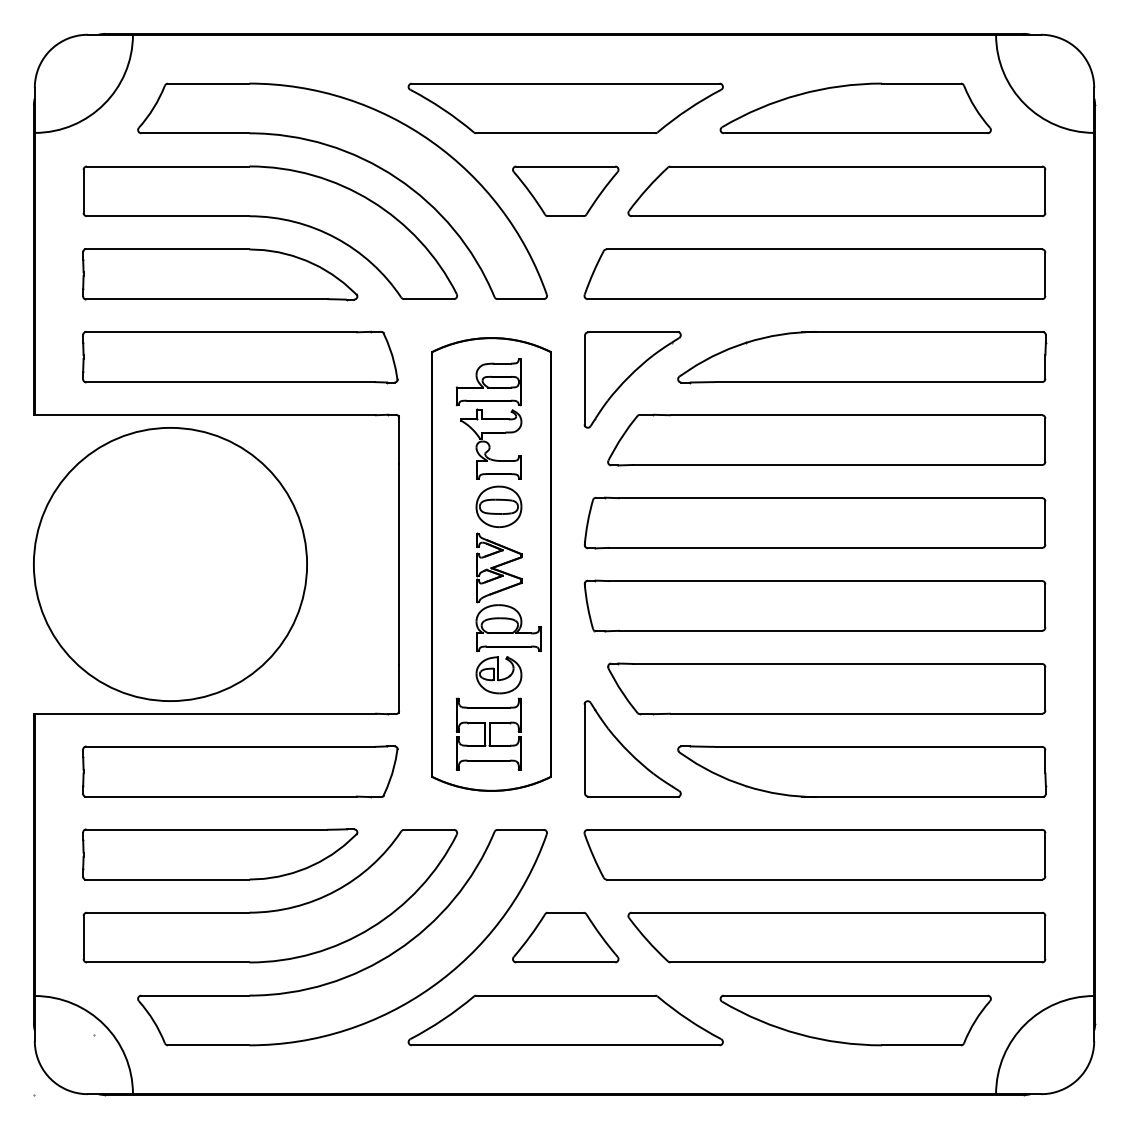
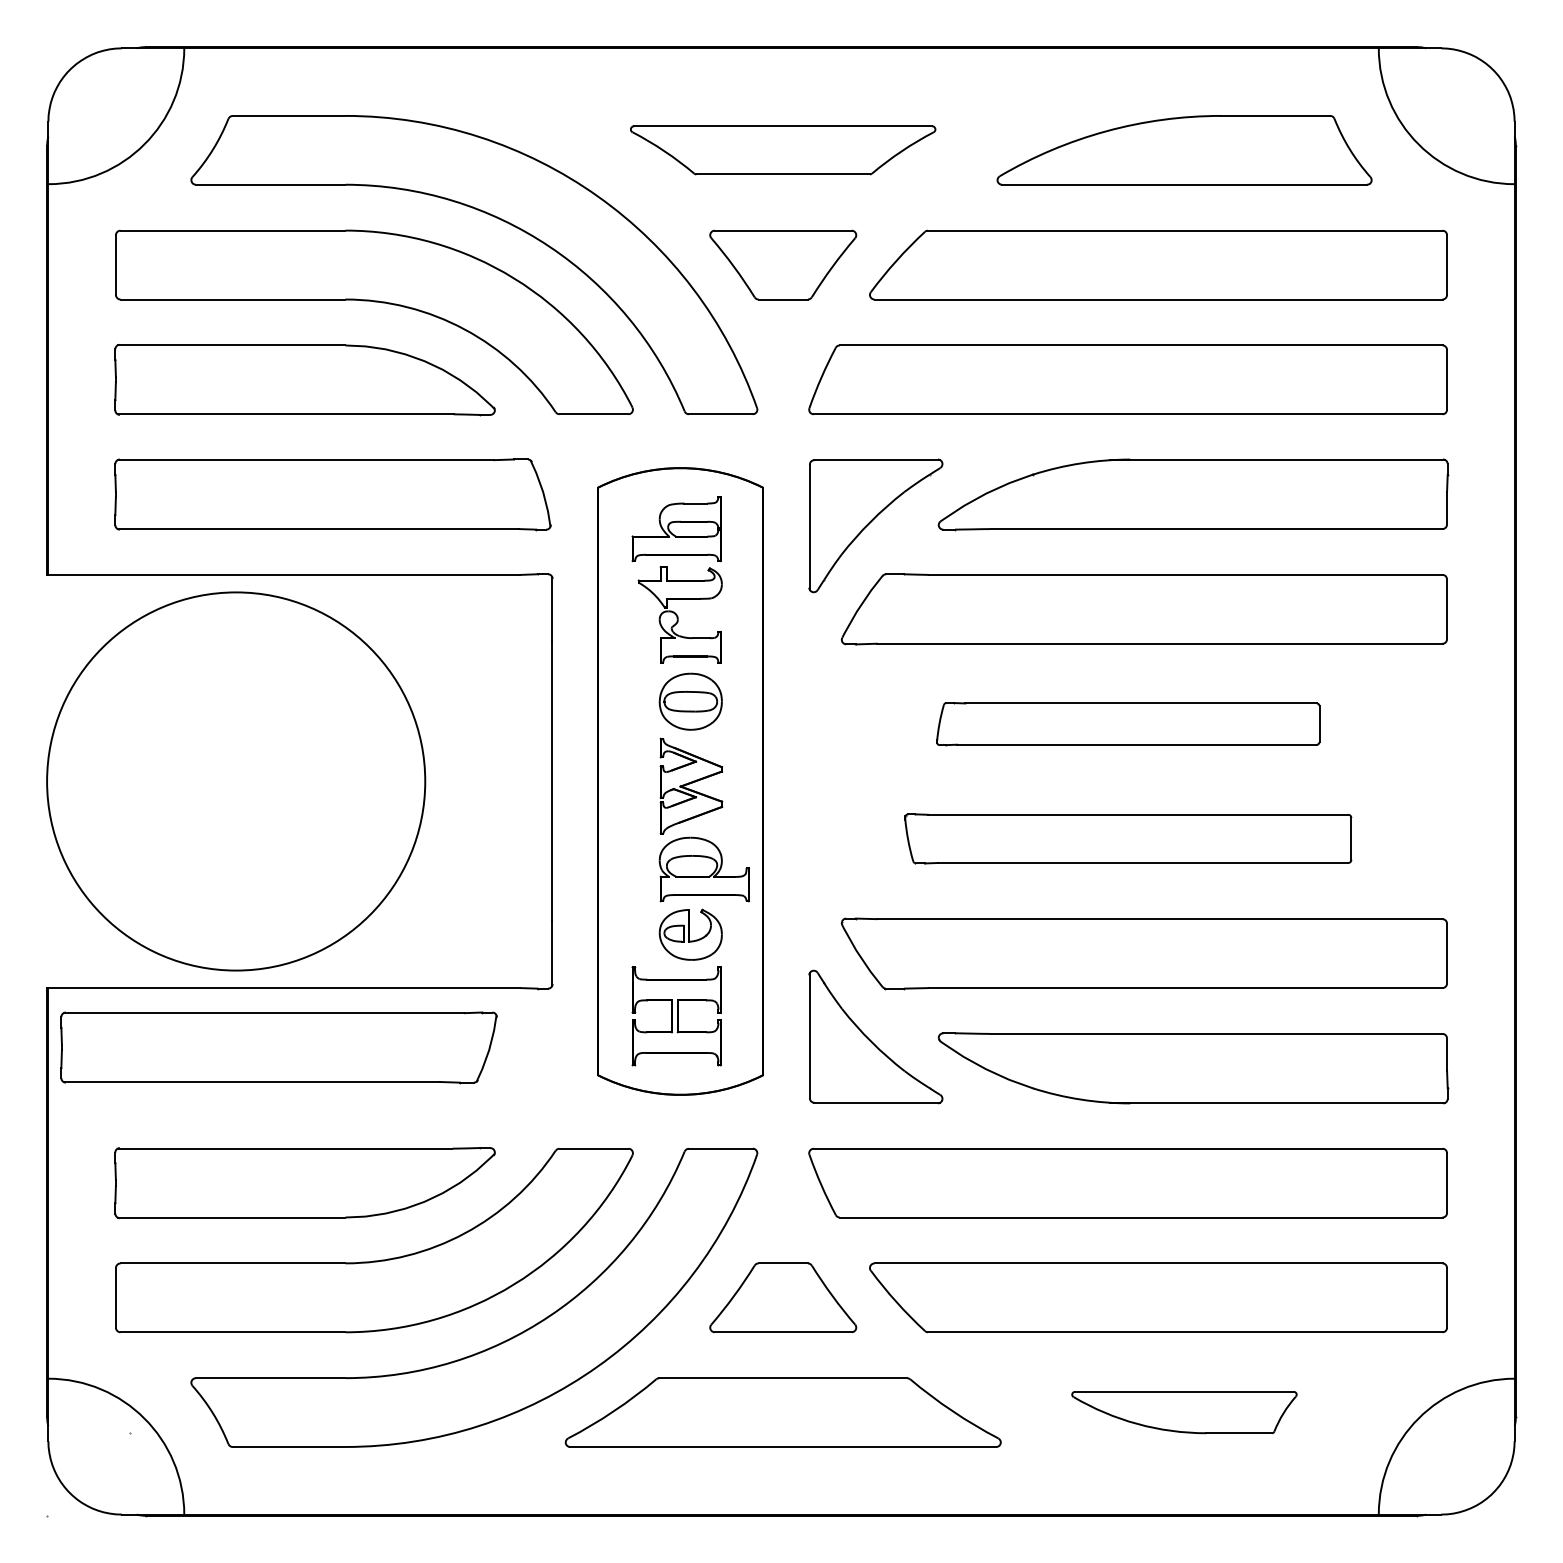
part: (565, 108) -> (782, 150), size x0.7
part: (814, 522) -> (1127, 723), size x0.6
part: (814, 605) -> (1127, 838), size x0.7
part: (240, 771) -> (279, 1047), moved
part: (855, 1020) -> (1184, 1412), size x0.6

